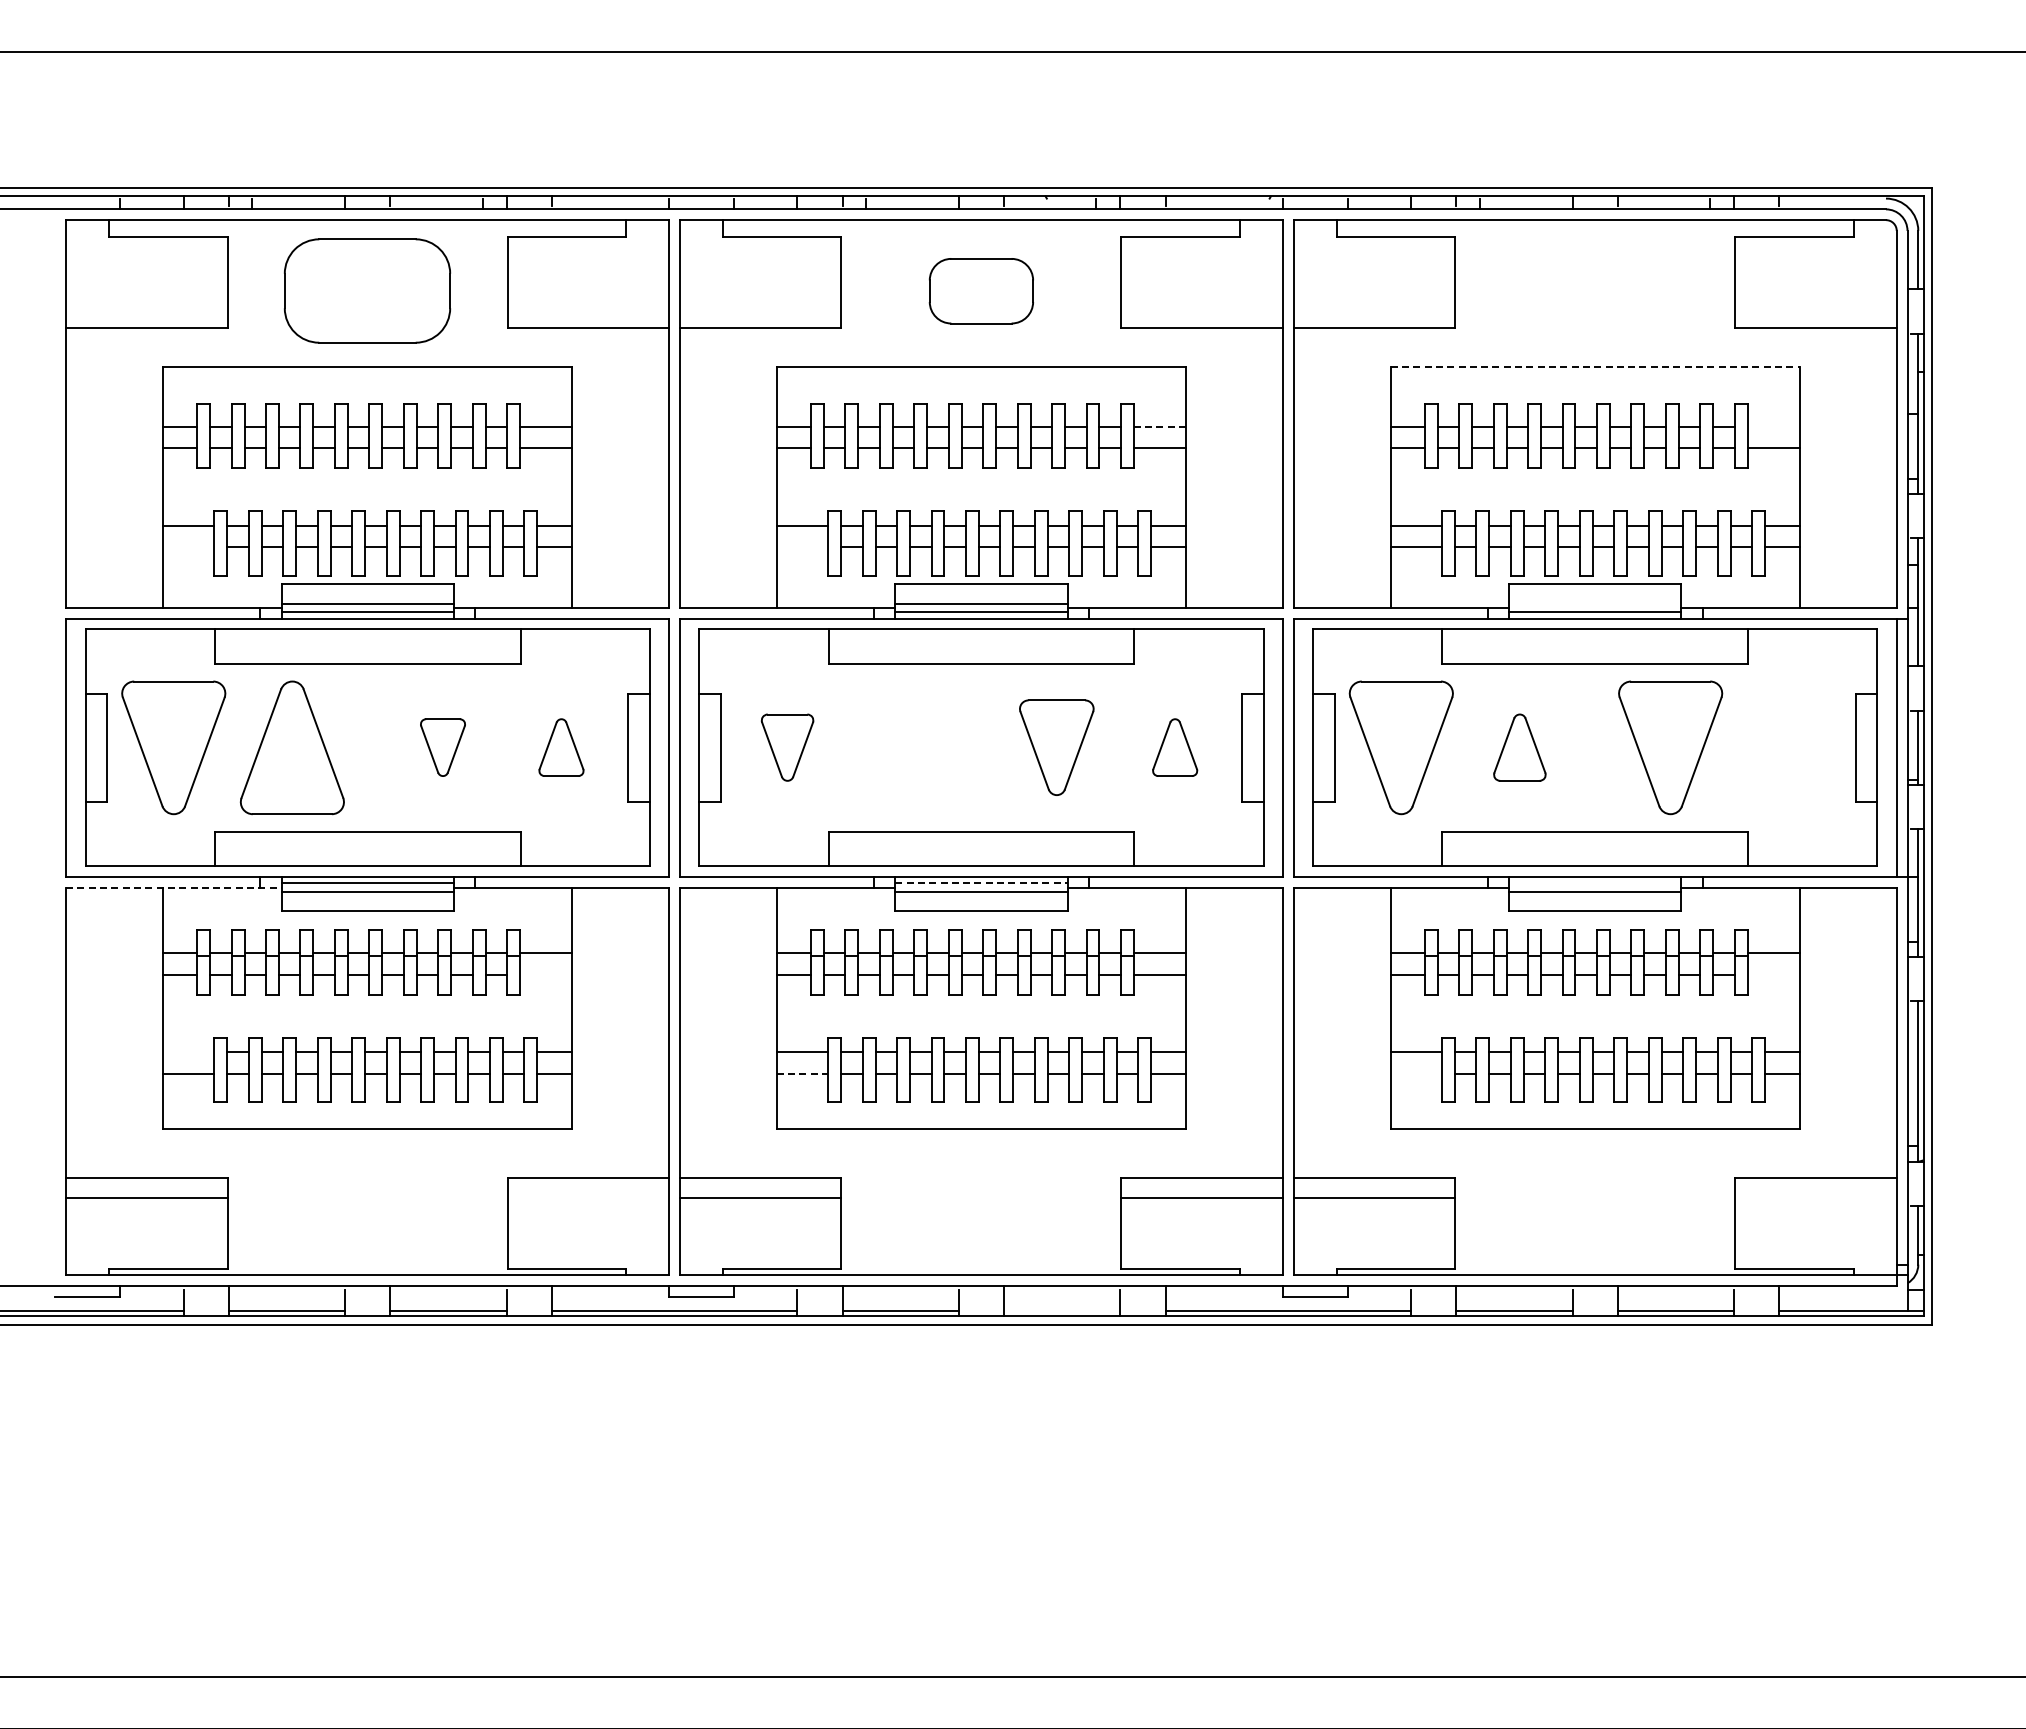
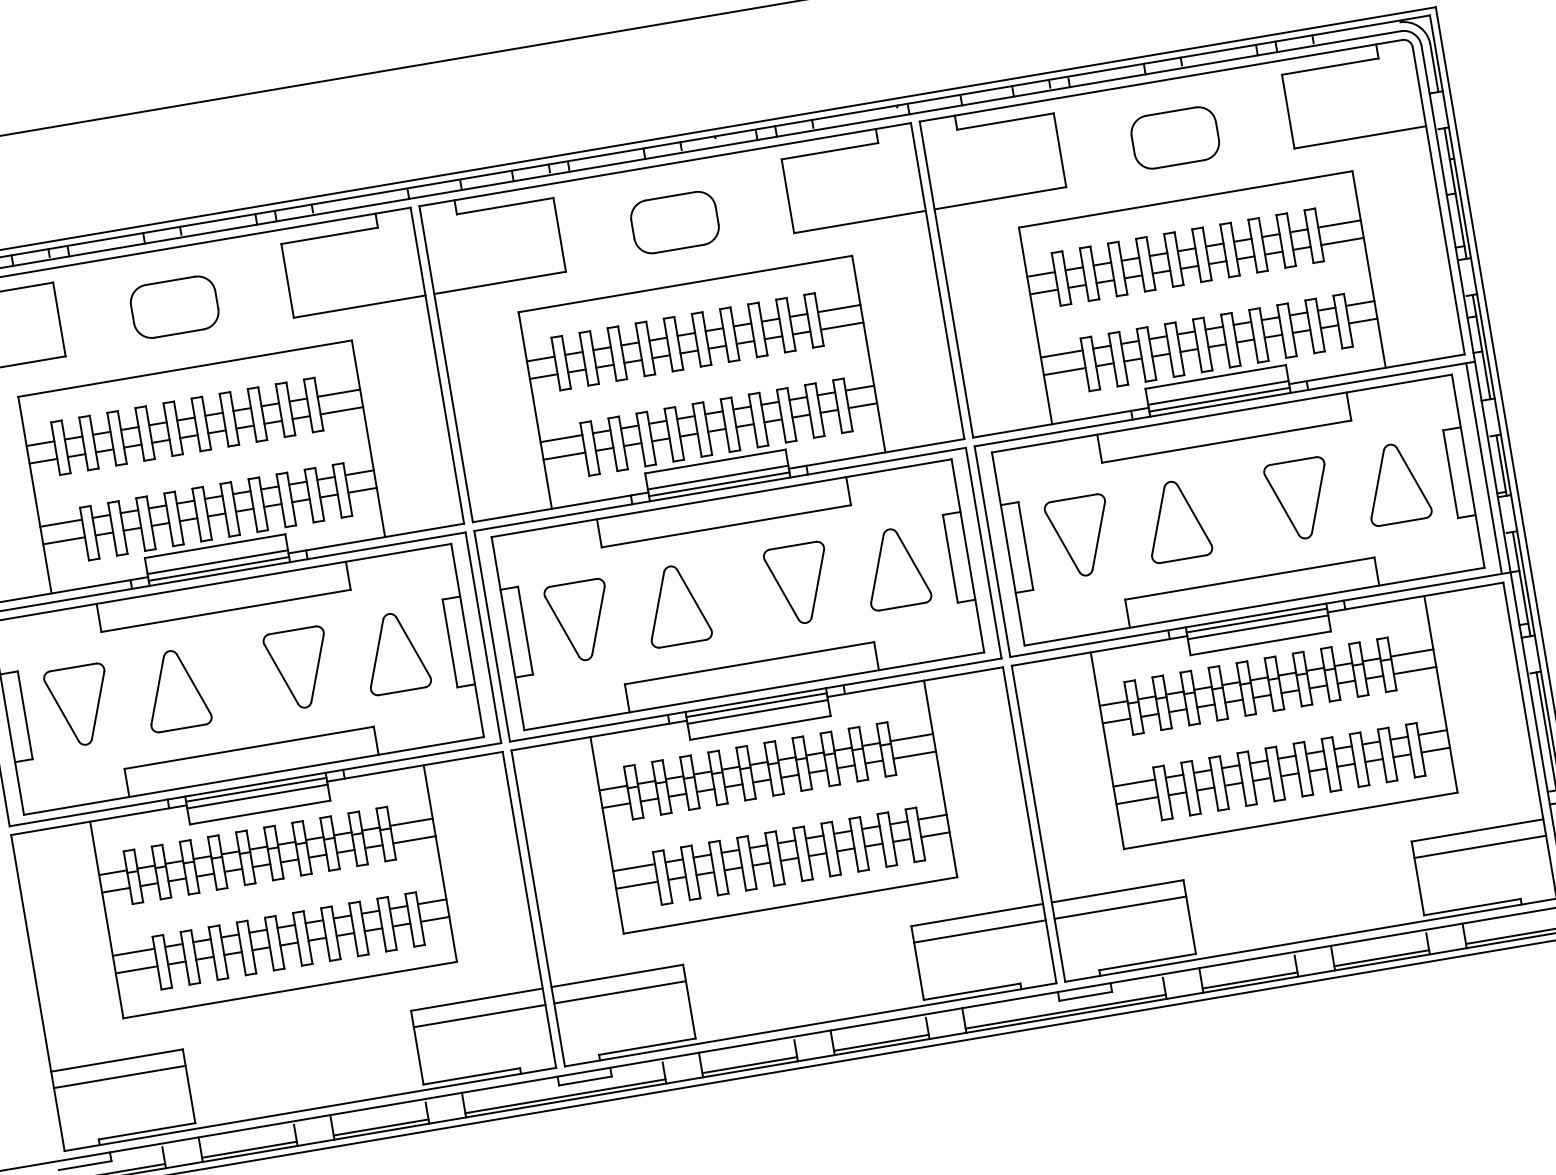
part: (367, 291) -> (174, 307), size x0.62
part: (1594, 291) -> (1174, 138), added
line: (1595, 366) -> (1185, 199), dashed -> solid
line: (1159, 426) -> (838, 308), dashed -> solid
line: (1773, 426) -> (1339, 223), added
line: (188, 547) -> (63, 540), added
line: (802, 547) -> (564, 456), added
line: (1595, 603) -> (1218, 392), added
part: (173, 747) -> (79, 705), size x0.71
part: (291, 747) -> (175, 689), size x0.71
part: (442, 747) -> (298, 668), size x1.67
part: (561, 747) -> (395, 652), size x1.67
part: (787, 747) -> (579, 621), size x1.43
part: (905, 747) -> (675, 605), added
part: (1174, 747) -> (895, 567), size x1.67
part: (1401, 747) -> (1080, 536), size x0.71
part: (1519, 747) -> (1176, 520), size x1.43
part: (1670, 747) -> (1299, 499), size x0.71
part: (1788, 747) -> (1395, 483), added
line: (981, 883) -> (756, 705), dashed -> solid
line: (1595, 883) -> (1257, 620), added
line: (173, 887) -> (98, 820), dashed -> solid
line: (546, 974) -> (414, 839), added
line: (1773, 974) -> (1414, 670), added
line: (188, 1052) -> (133, 952), added
line: (802, 1073) -> (636, 884), dashed -> solid
line: (1415, 1073) -> (1136, 800), added
line: (588, 1198) -> (479, 1016), added
line: (1815, 1198) -> (1479, 847), added
line: (1062, 1311) -> (881, 1043), added

